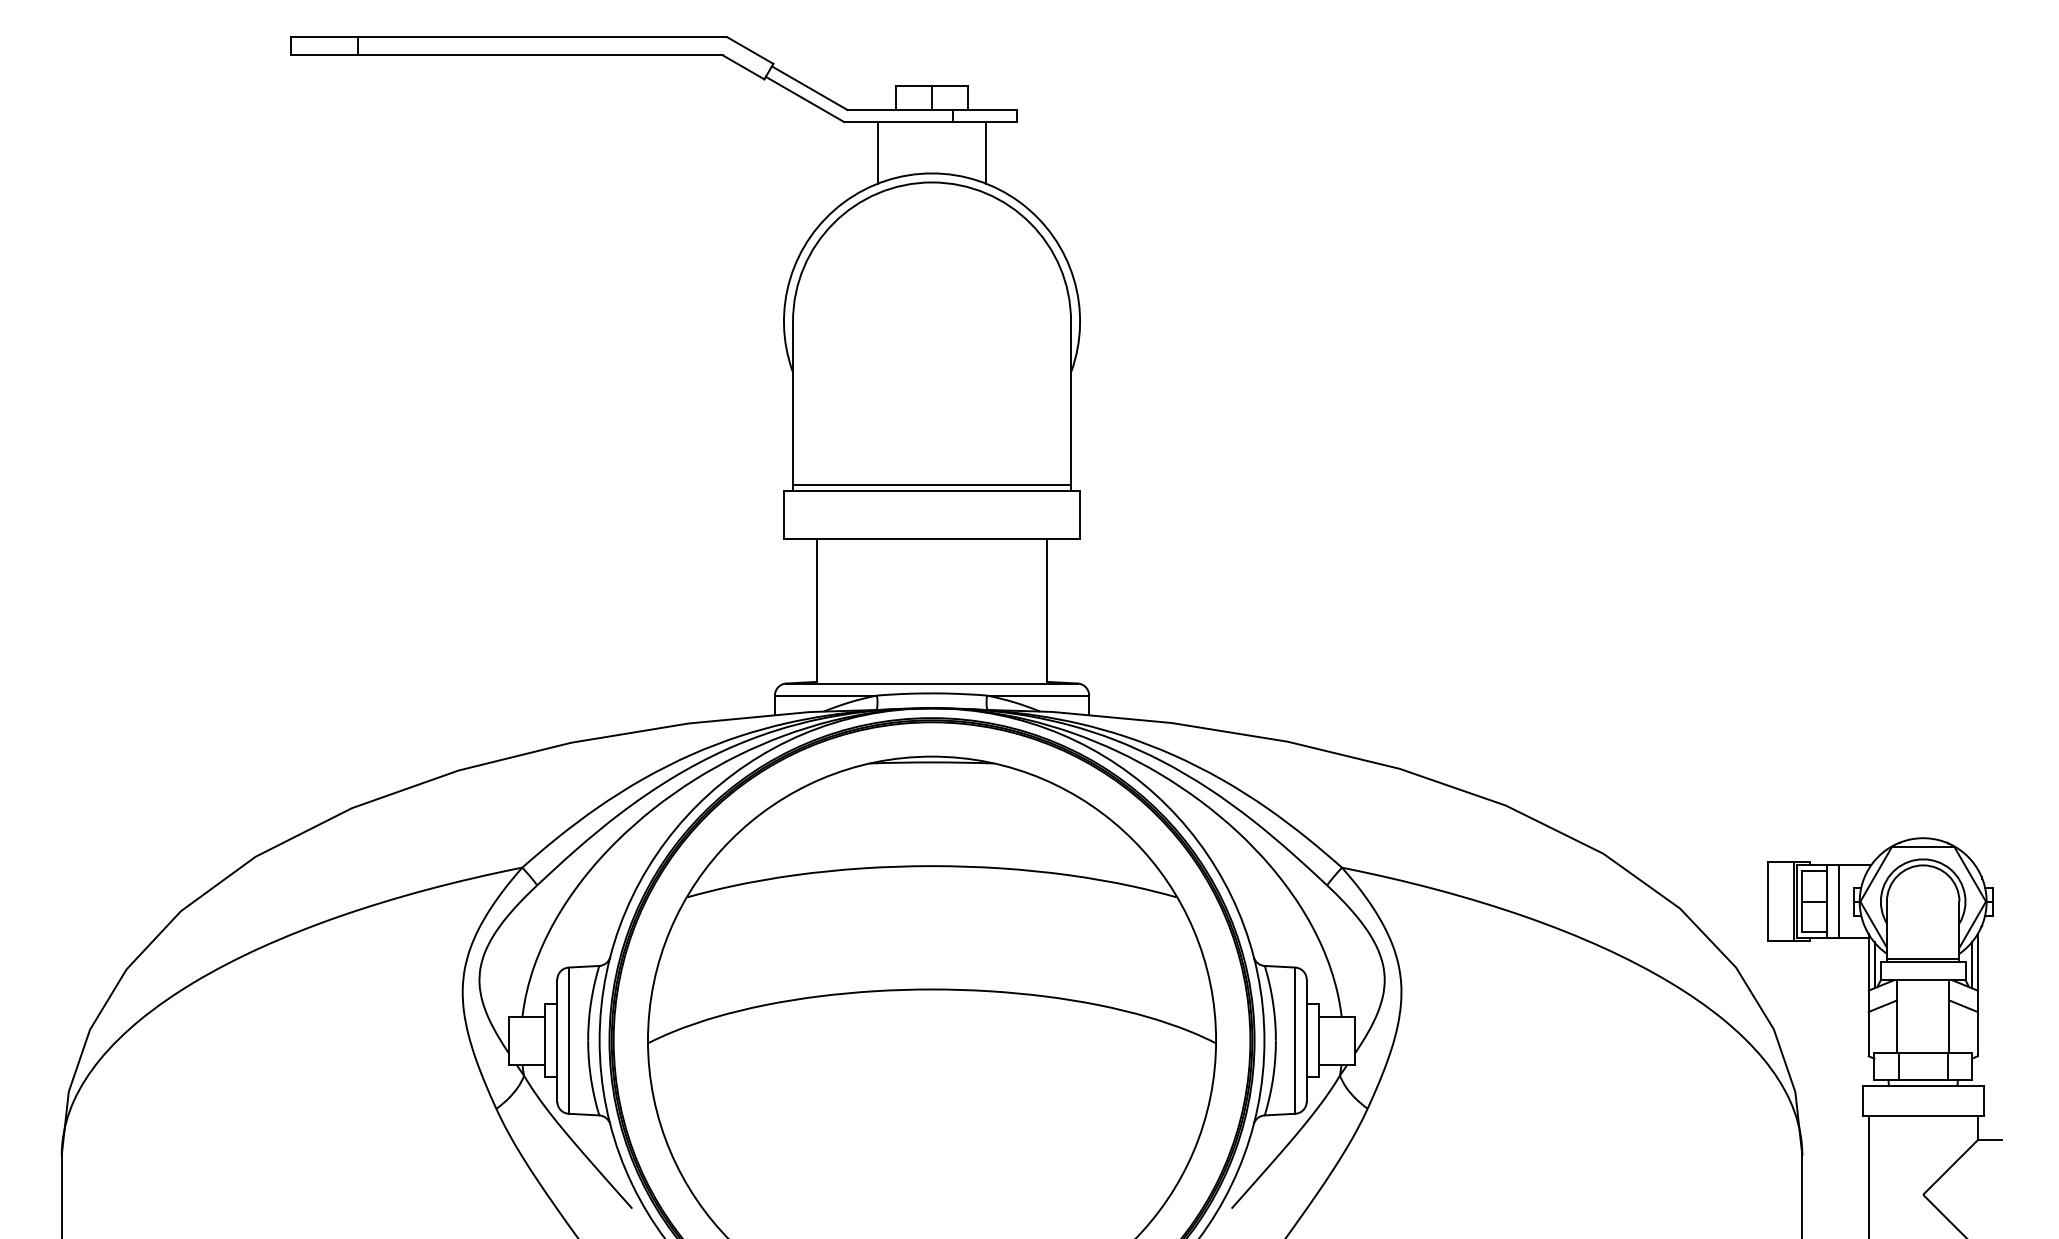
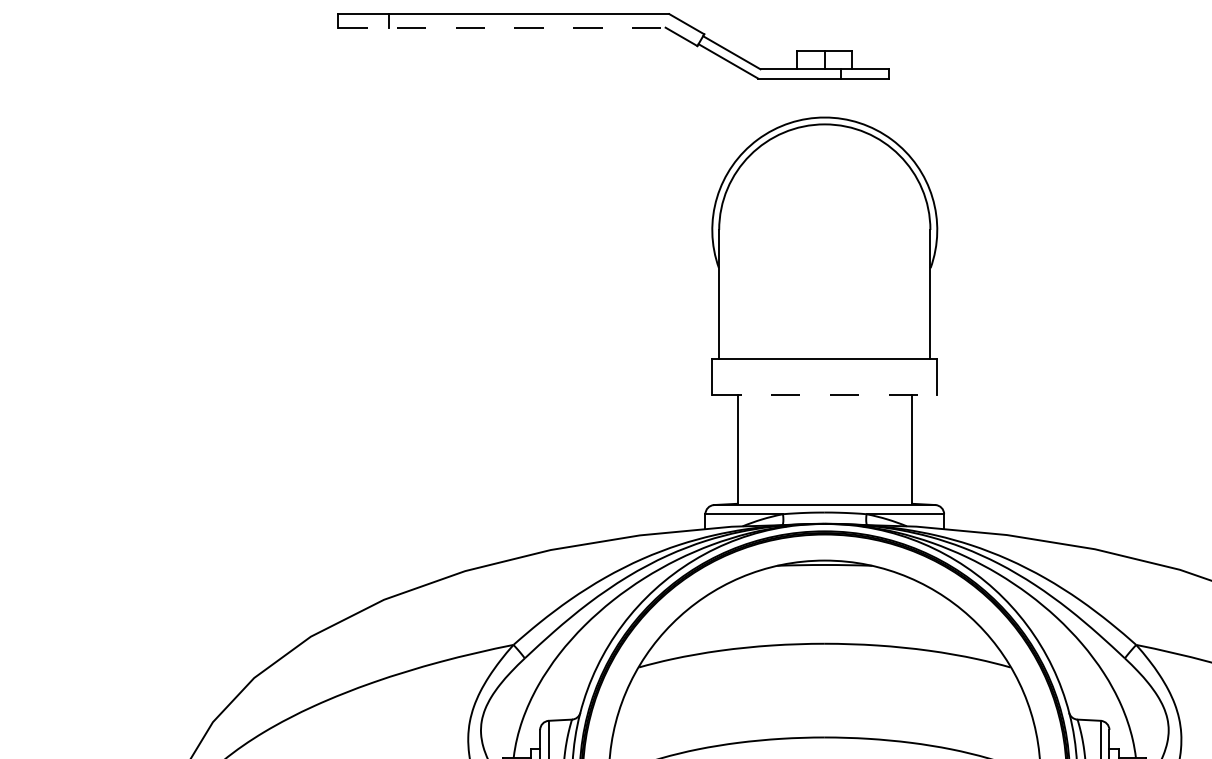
line: (507, 55) -> (502, 27), solid -> dashed
line: (877, 153) -> (783, 102), removed
line: (986, 153) -> (866, 102), removed
line: (932, 484) -> (825, 353), removed
line: (932, 539) -> (825, 395), solid -> dashed

